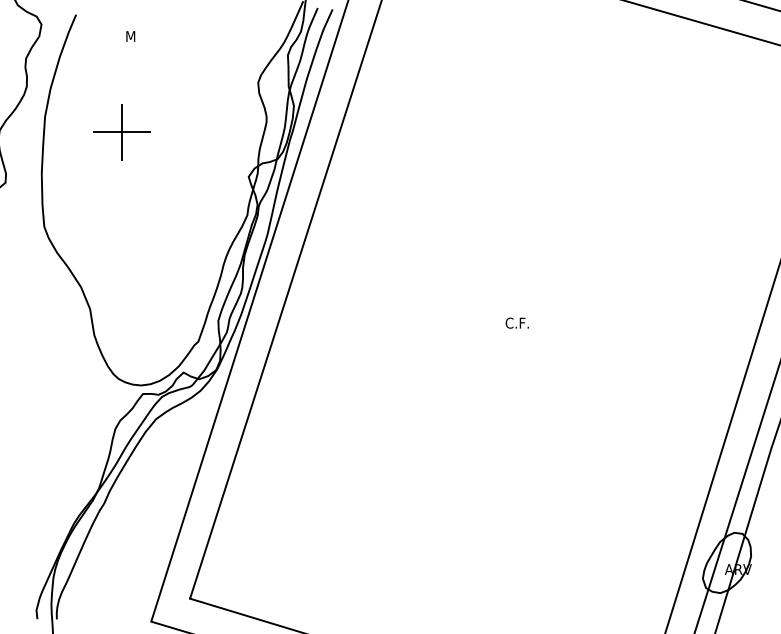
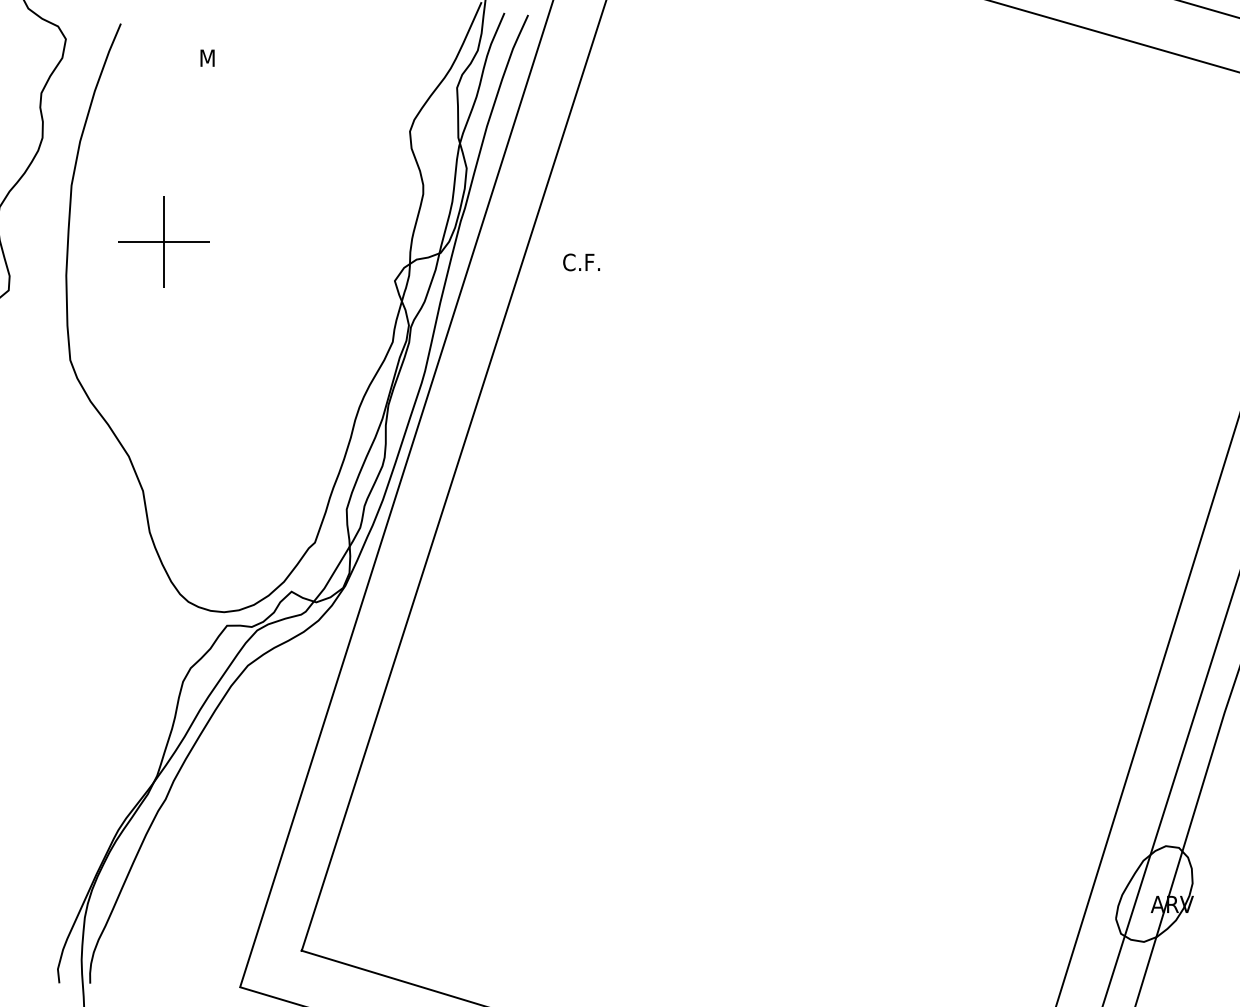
part: (121, 132) -> (162, 242), moved
text: (516, 322) -> (580, 261), moved

